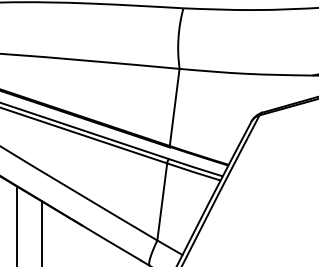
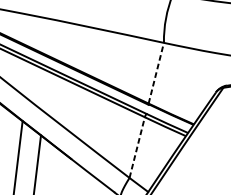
line: (174, 107) -> (156, 73), solid -> dashed
line: (162, 201) -> (137, 147), solid -> dashed

